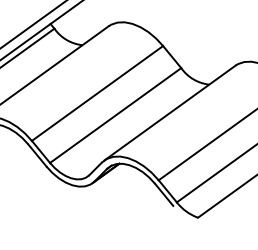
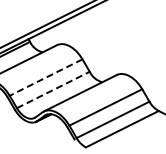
line: (98, 93) -> (46, 77), solid -> dashed
line: (116, 116) -> (53, 90), solid -> dashed

